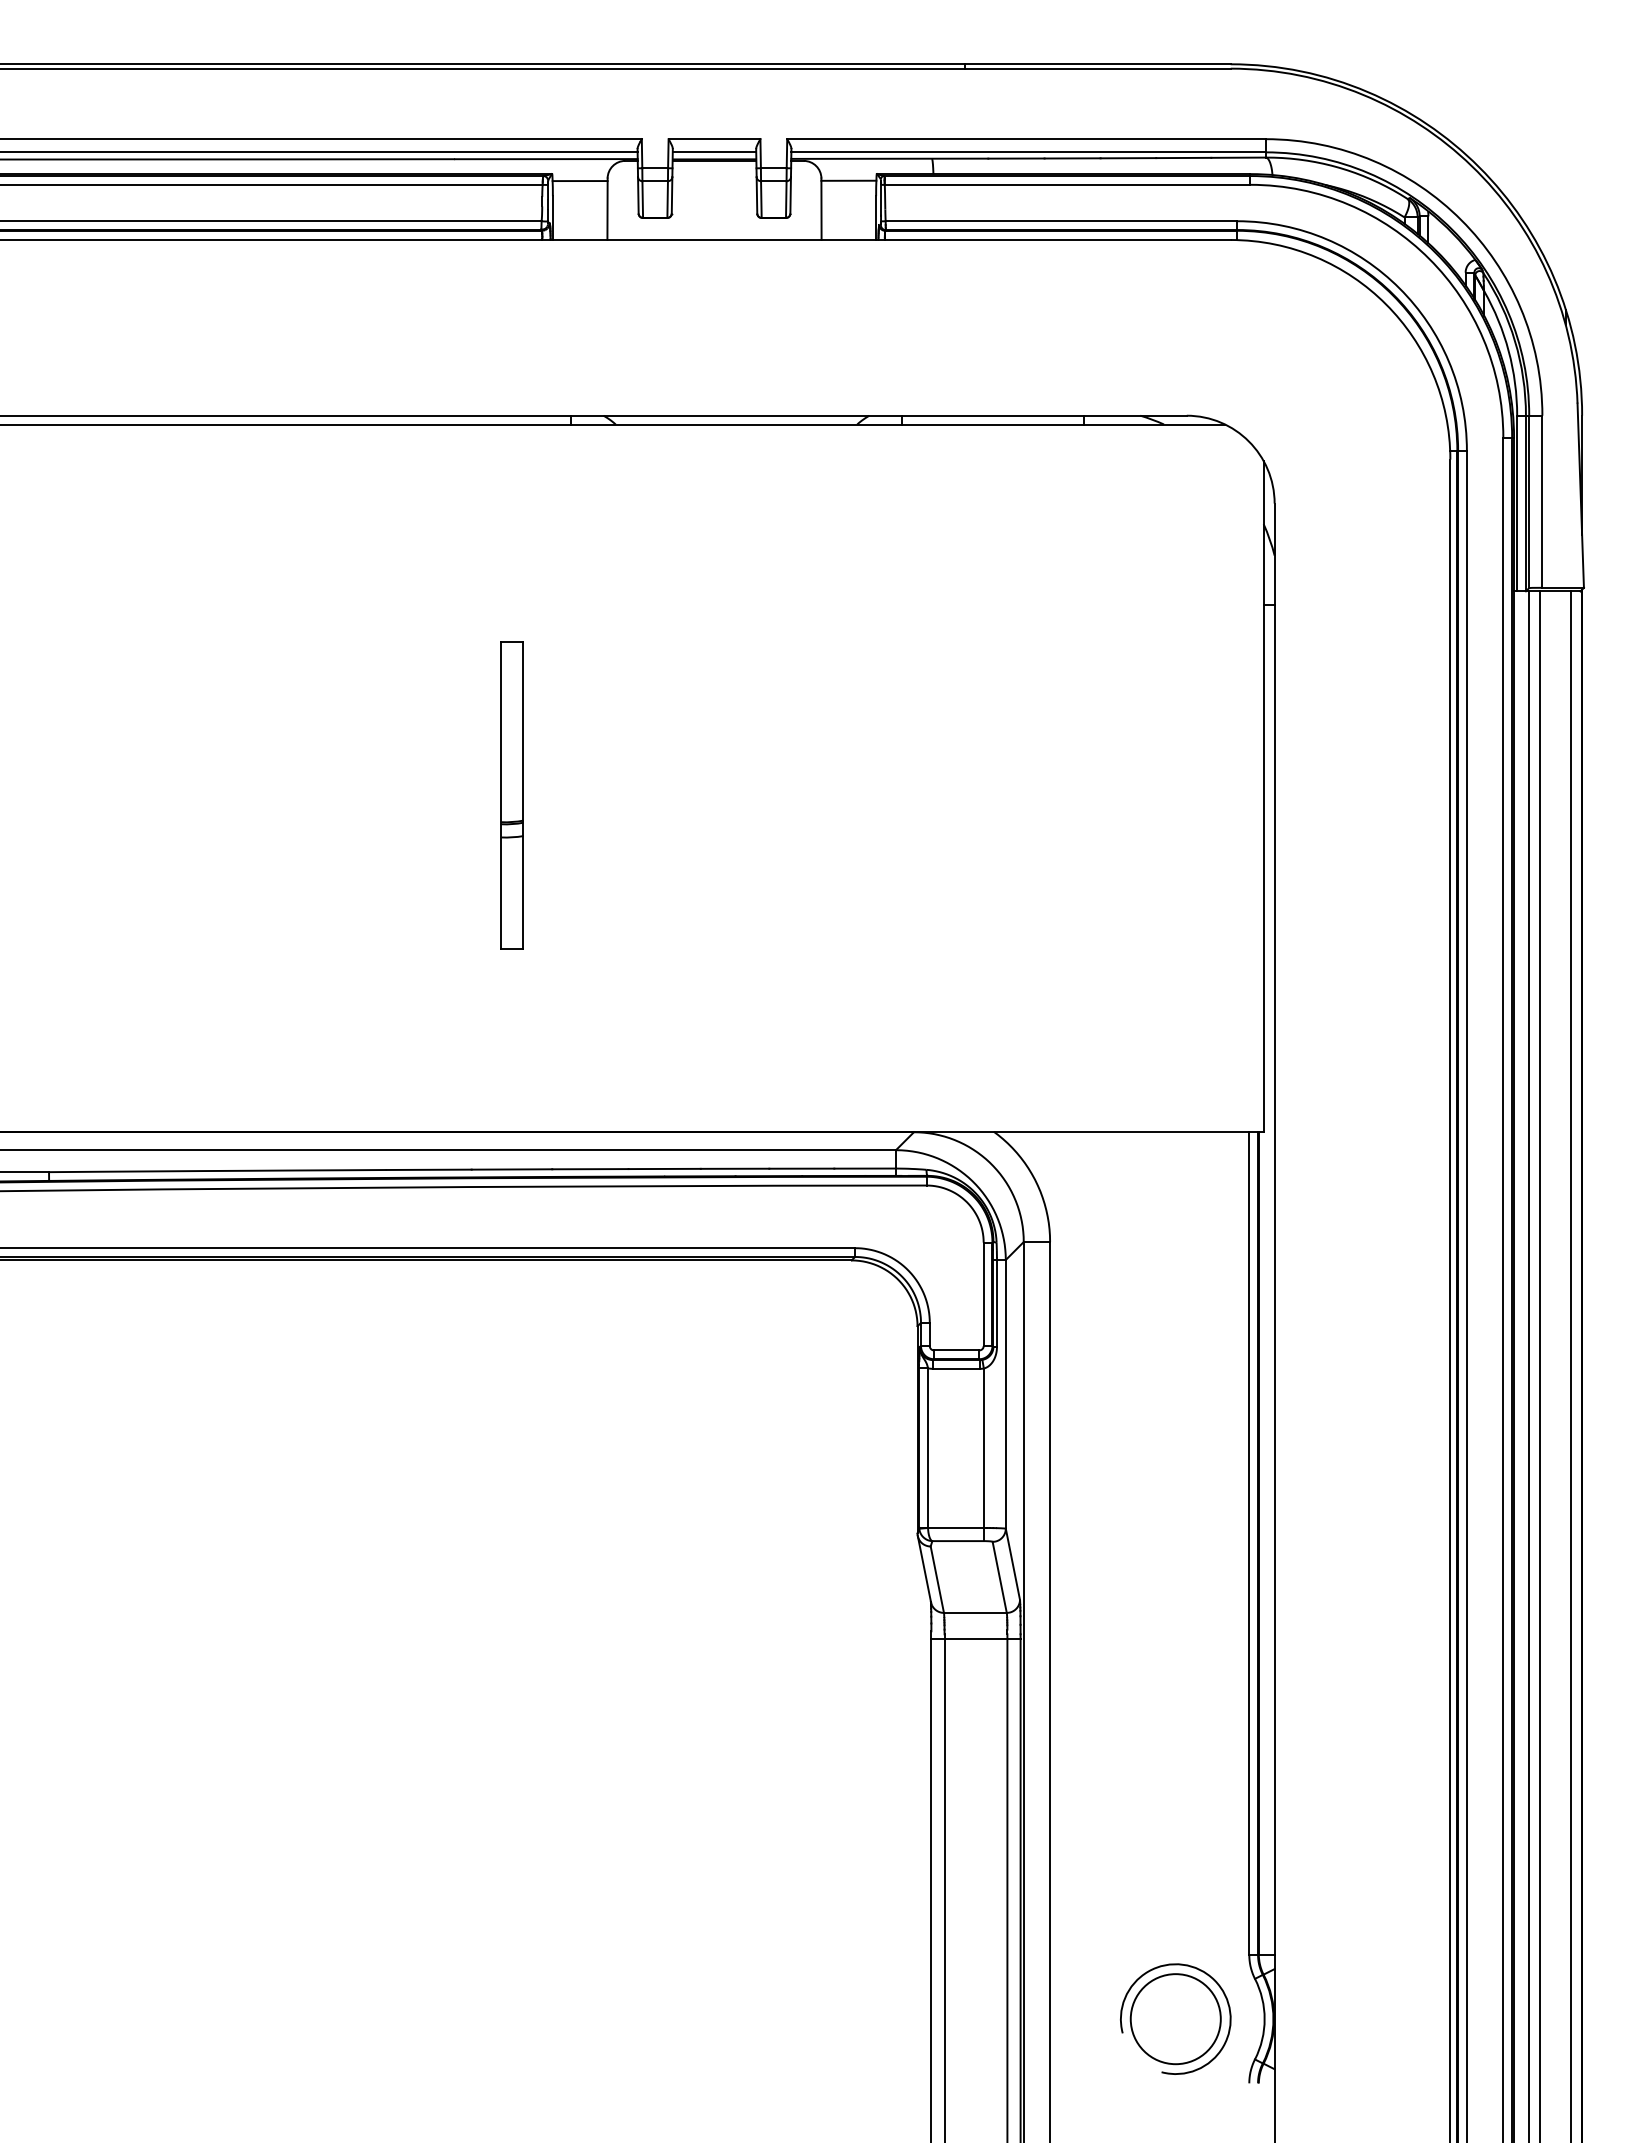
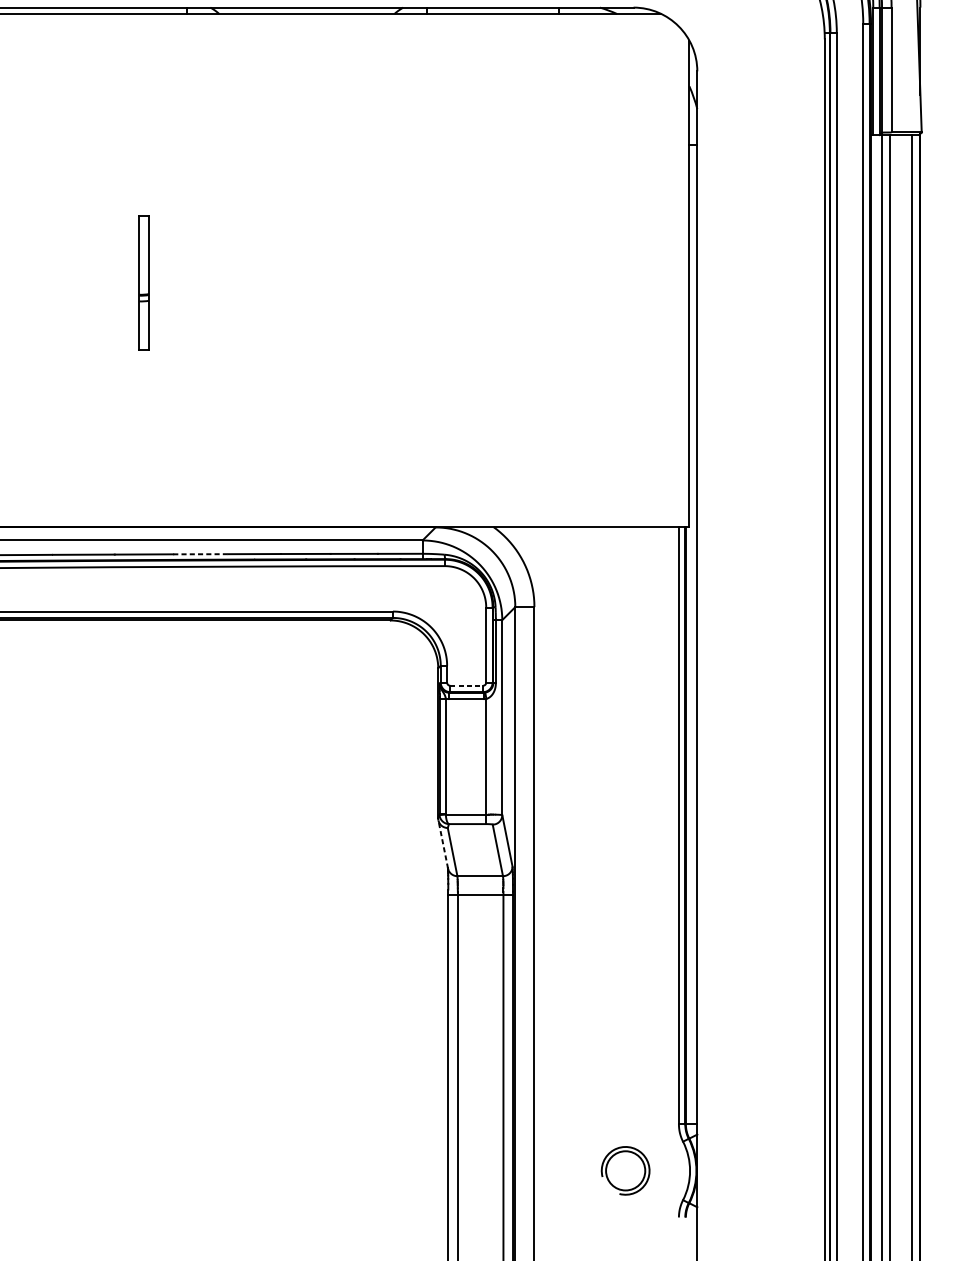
part: (511, 795) -> (143, 283), size x0.6
line: (590, 1169) -> (200, 554), solid -> dashed
line: (956, 1350) -> (466, 685), solid -> dashed
line: (924, 1569) -> (443, 844), solid -> dashed
part: (1175, 2018) -> (625, 1170), size x0.6

